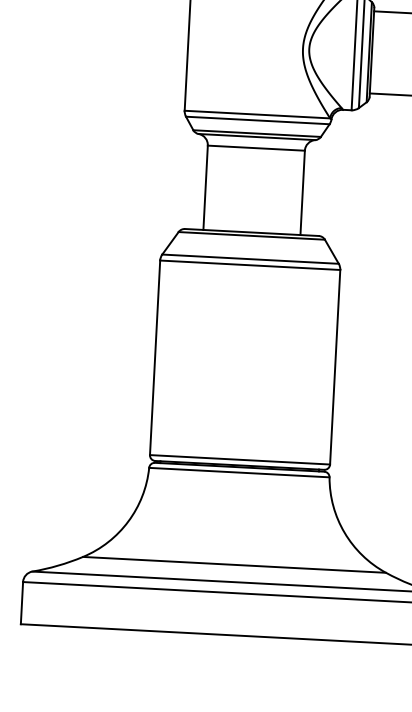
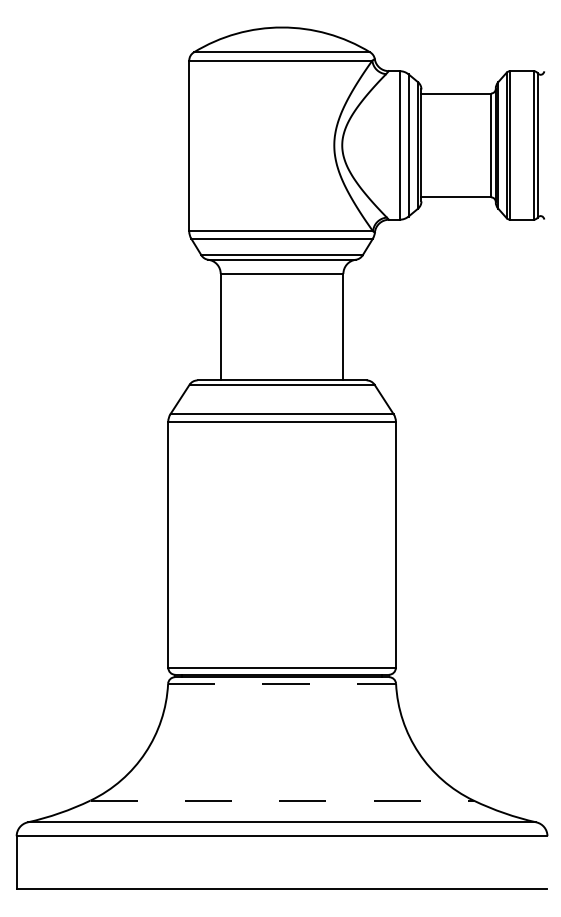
line: (239, 472) -> (282, 683), solid -> dashed
line: (234, 564) -> (282, 800), solid -> dashed

